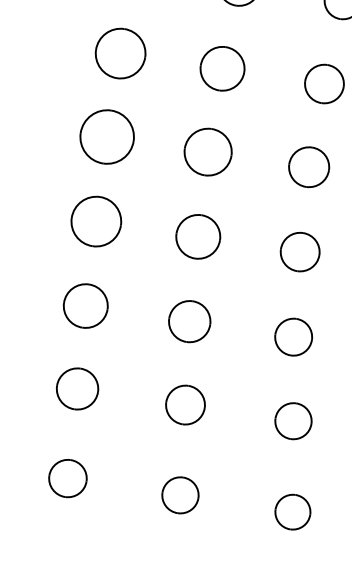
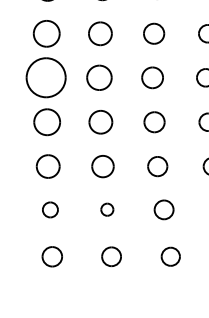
part: (107, 136) -> (46, 77), size x1.4
part: (77, 388) -> (50, 209), size x0.7
part: (186, 404) -> (107, 209), size x0.6

